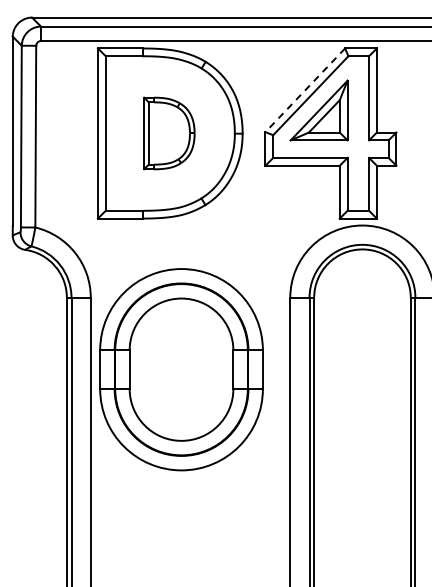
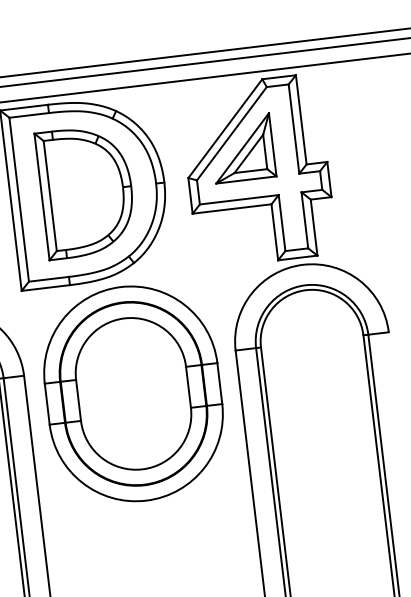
line: (305, 90) -> (225, 128), dashed -> solid
part: (169, 133) -> (86, 191), size x1.67
part: (181, 369) -> (133, 393), moved

